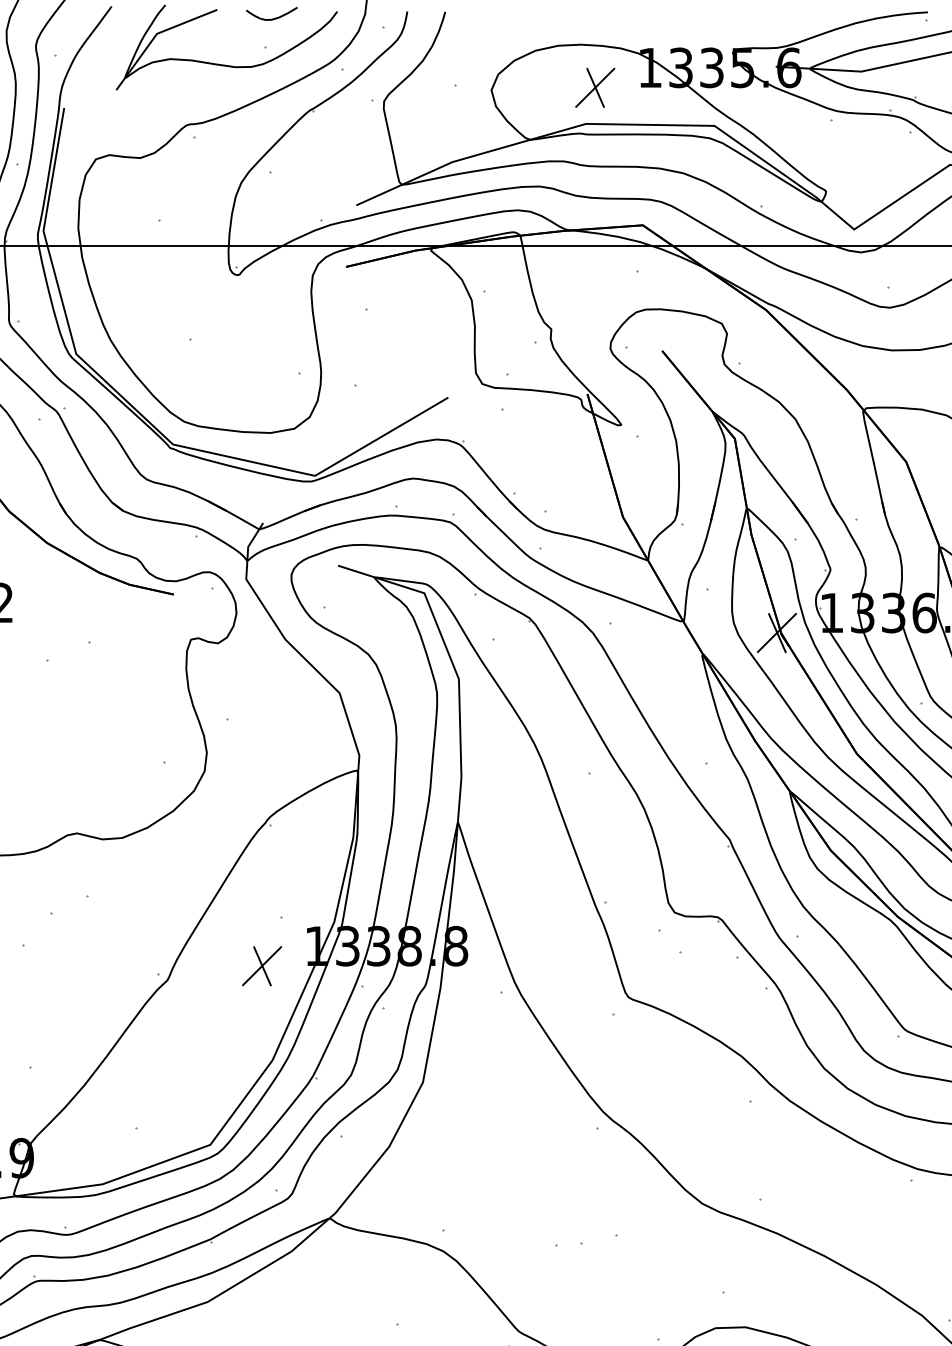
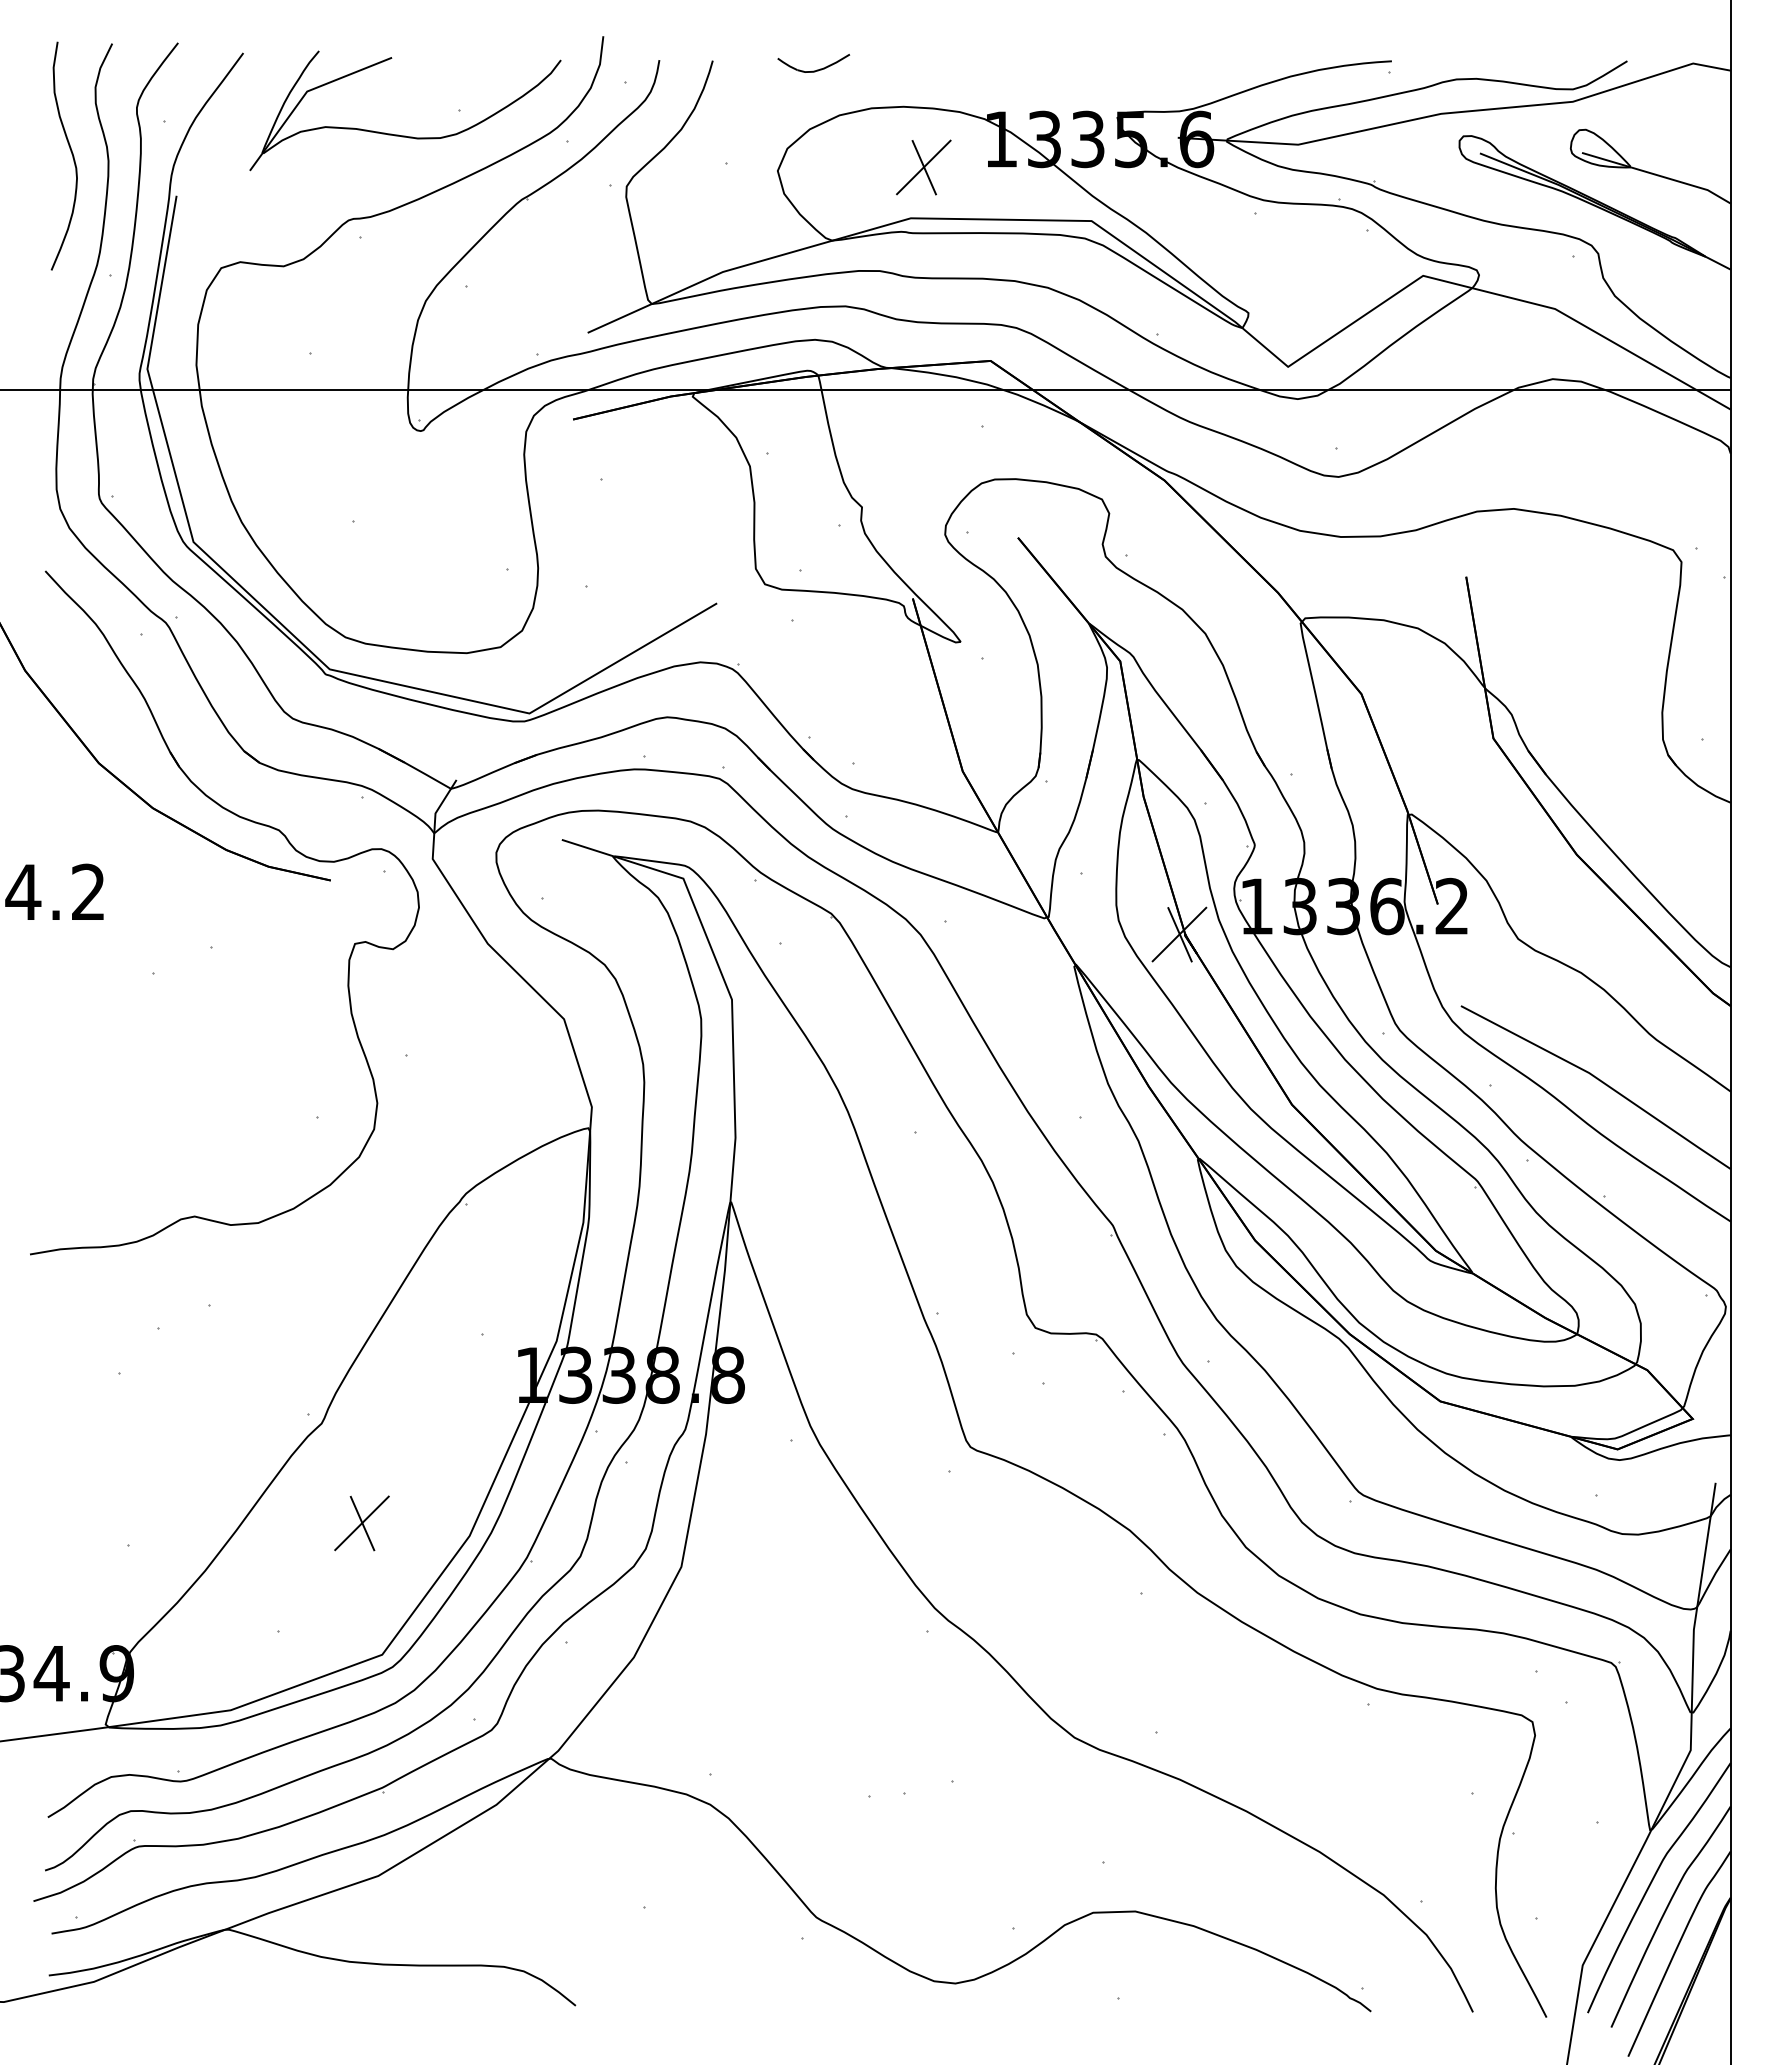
part: (271, 18) -> (813, 70), moved
part: (261, 966) -> (361, 1523), moved

